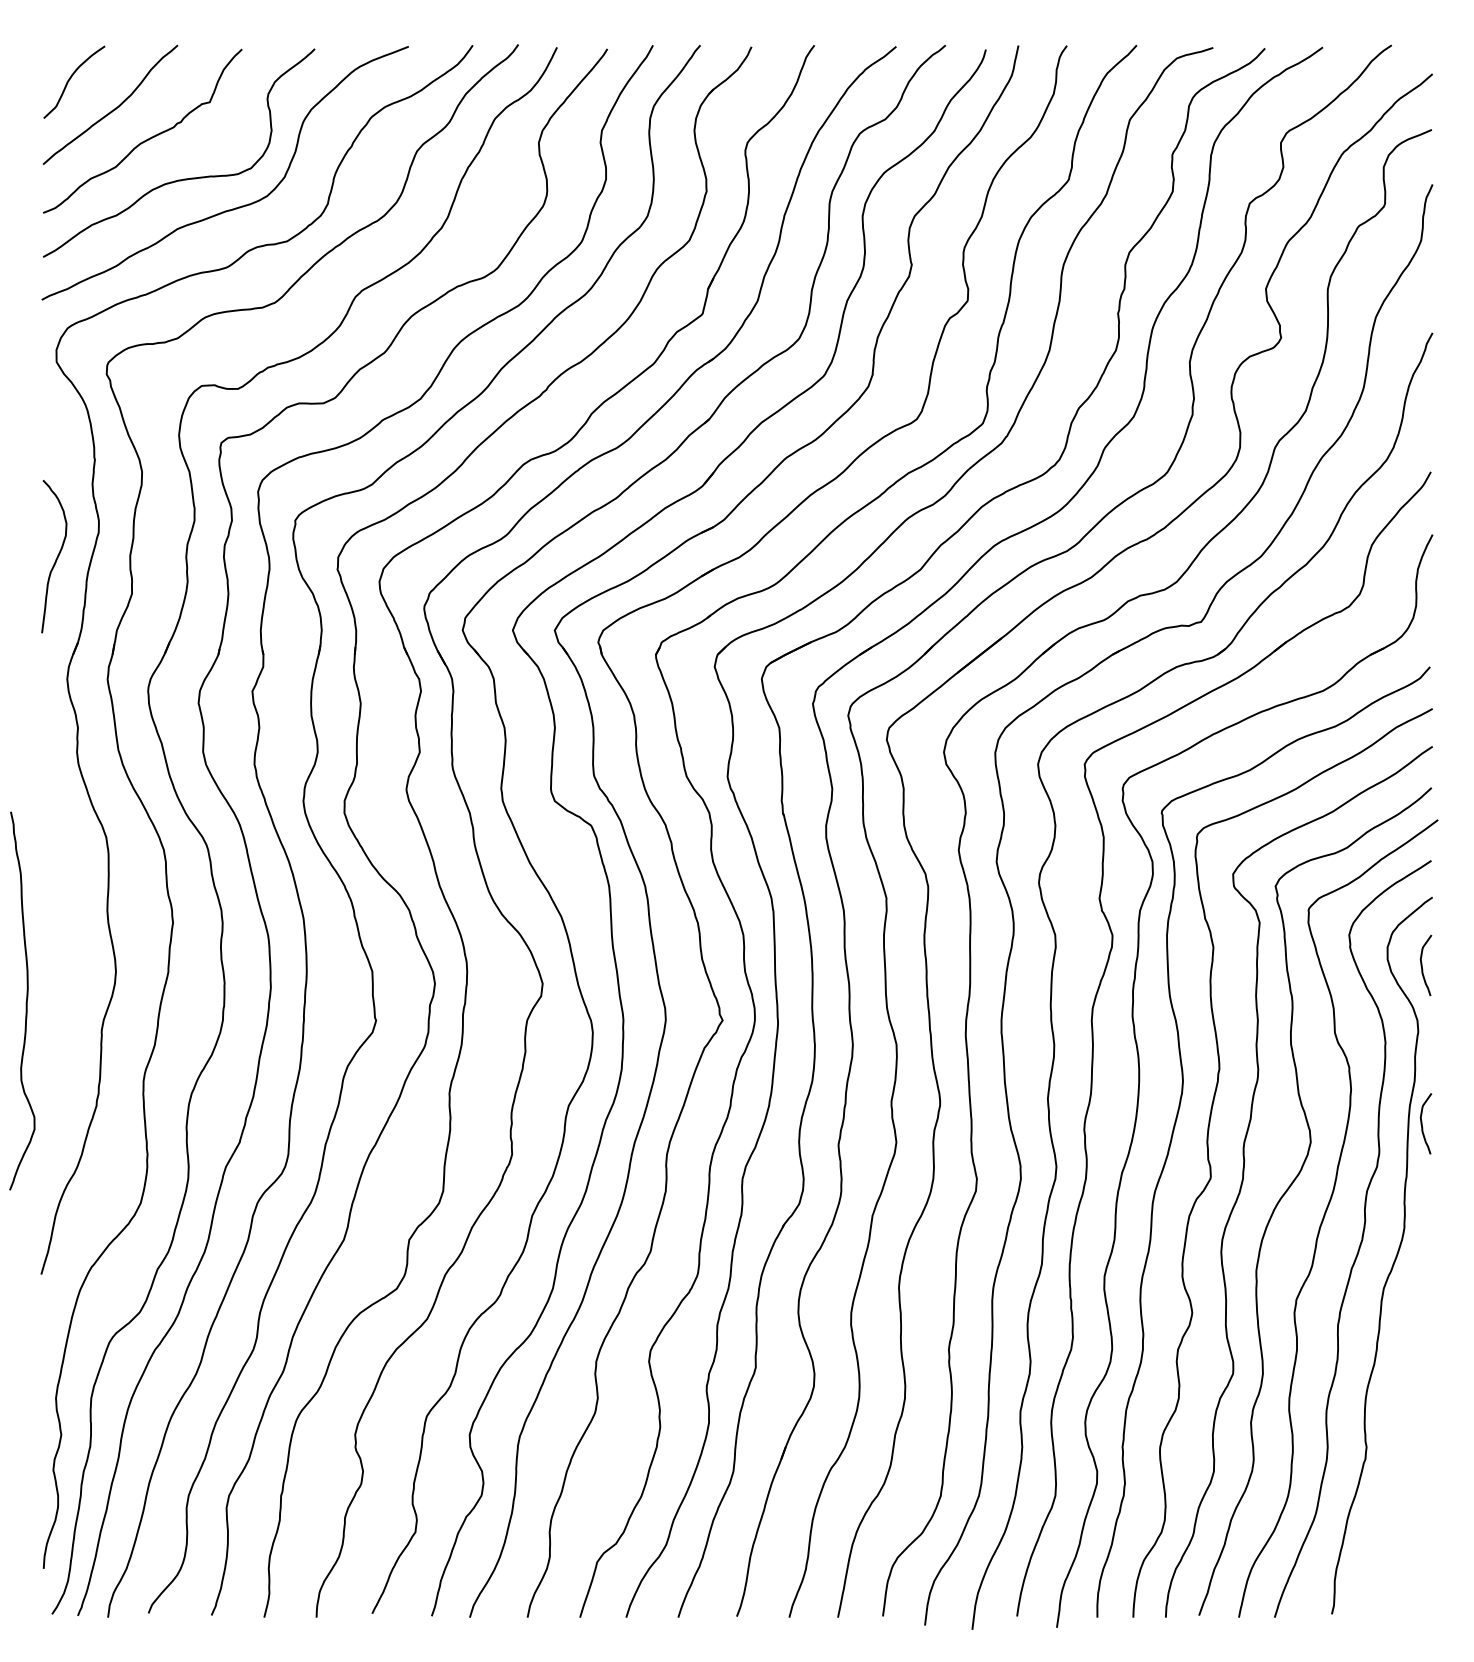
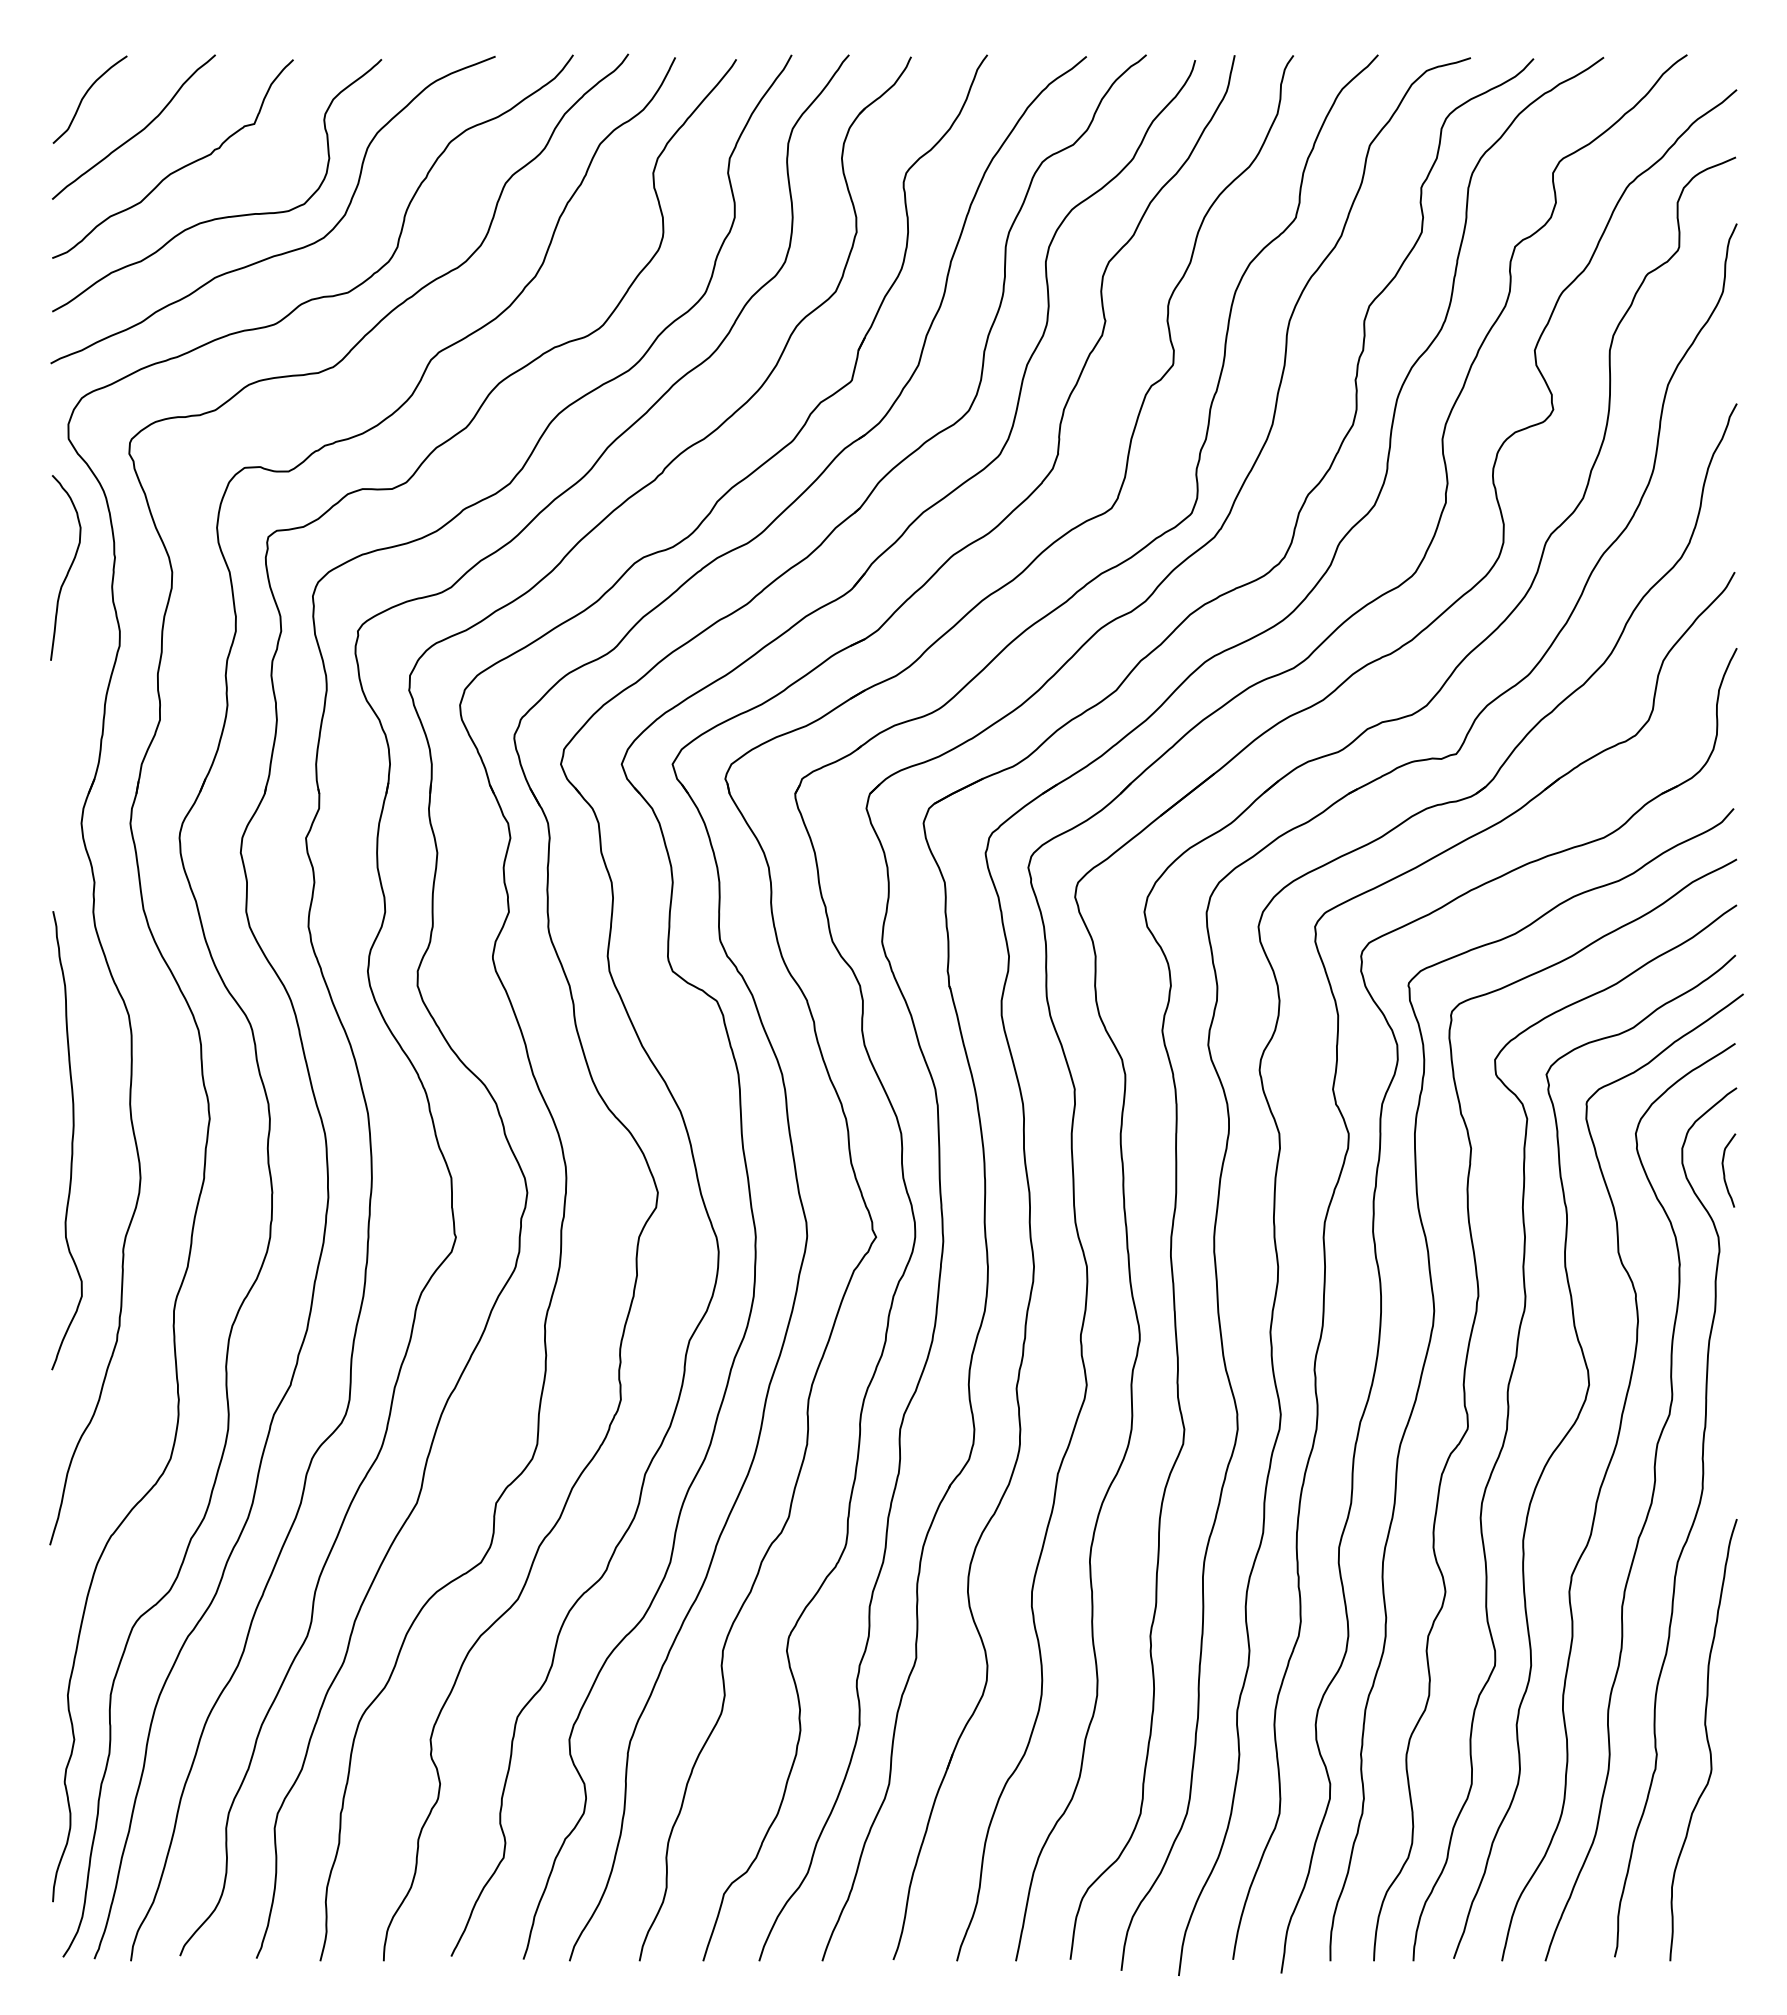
curve: (56, 557) -> (68, 569), moved
curve: (26, 1000) -> (71, 1140), moved
curve: (1422, 1123) -> (1724, 1362), removed
curve: (1407, 1435) -> (1706, 1740), added

